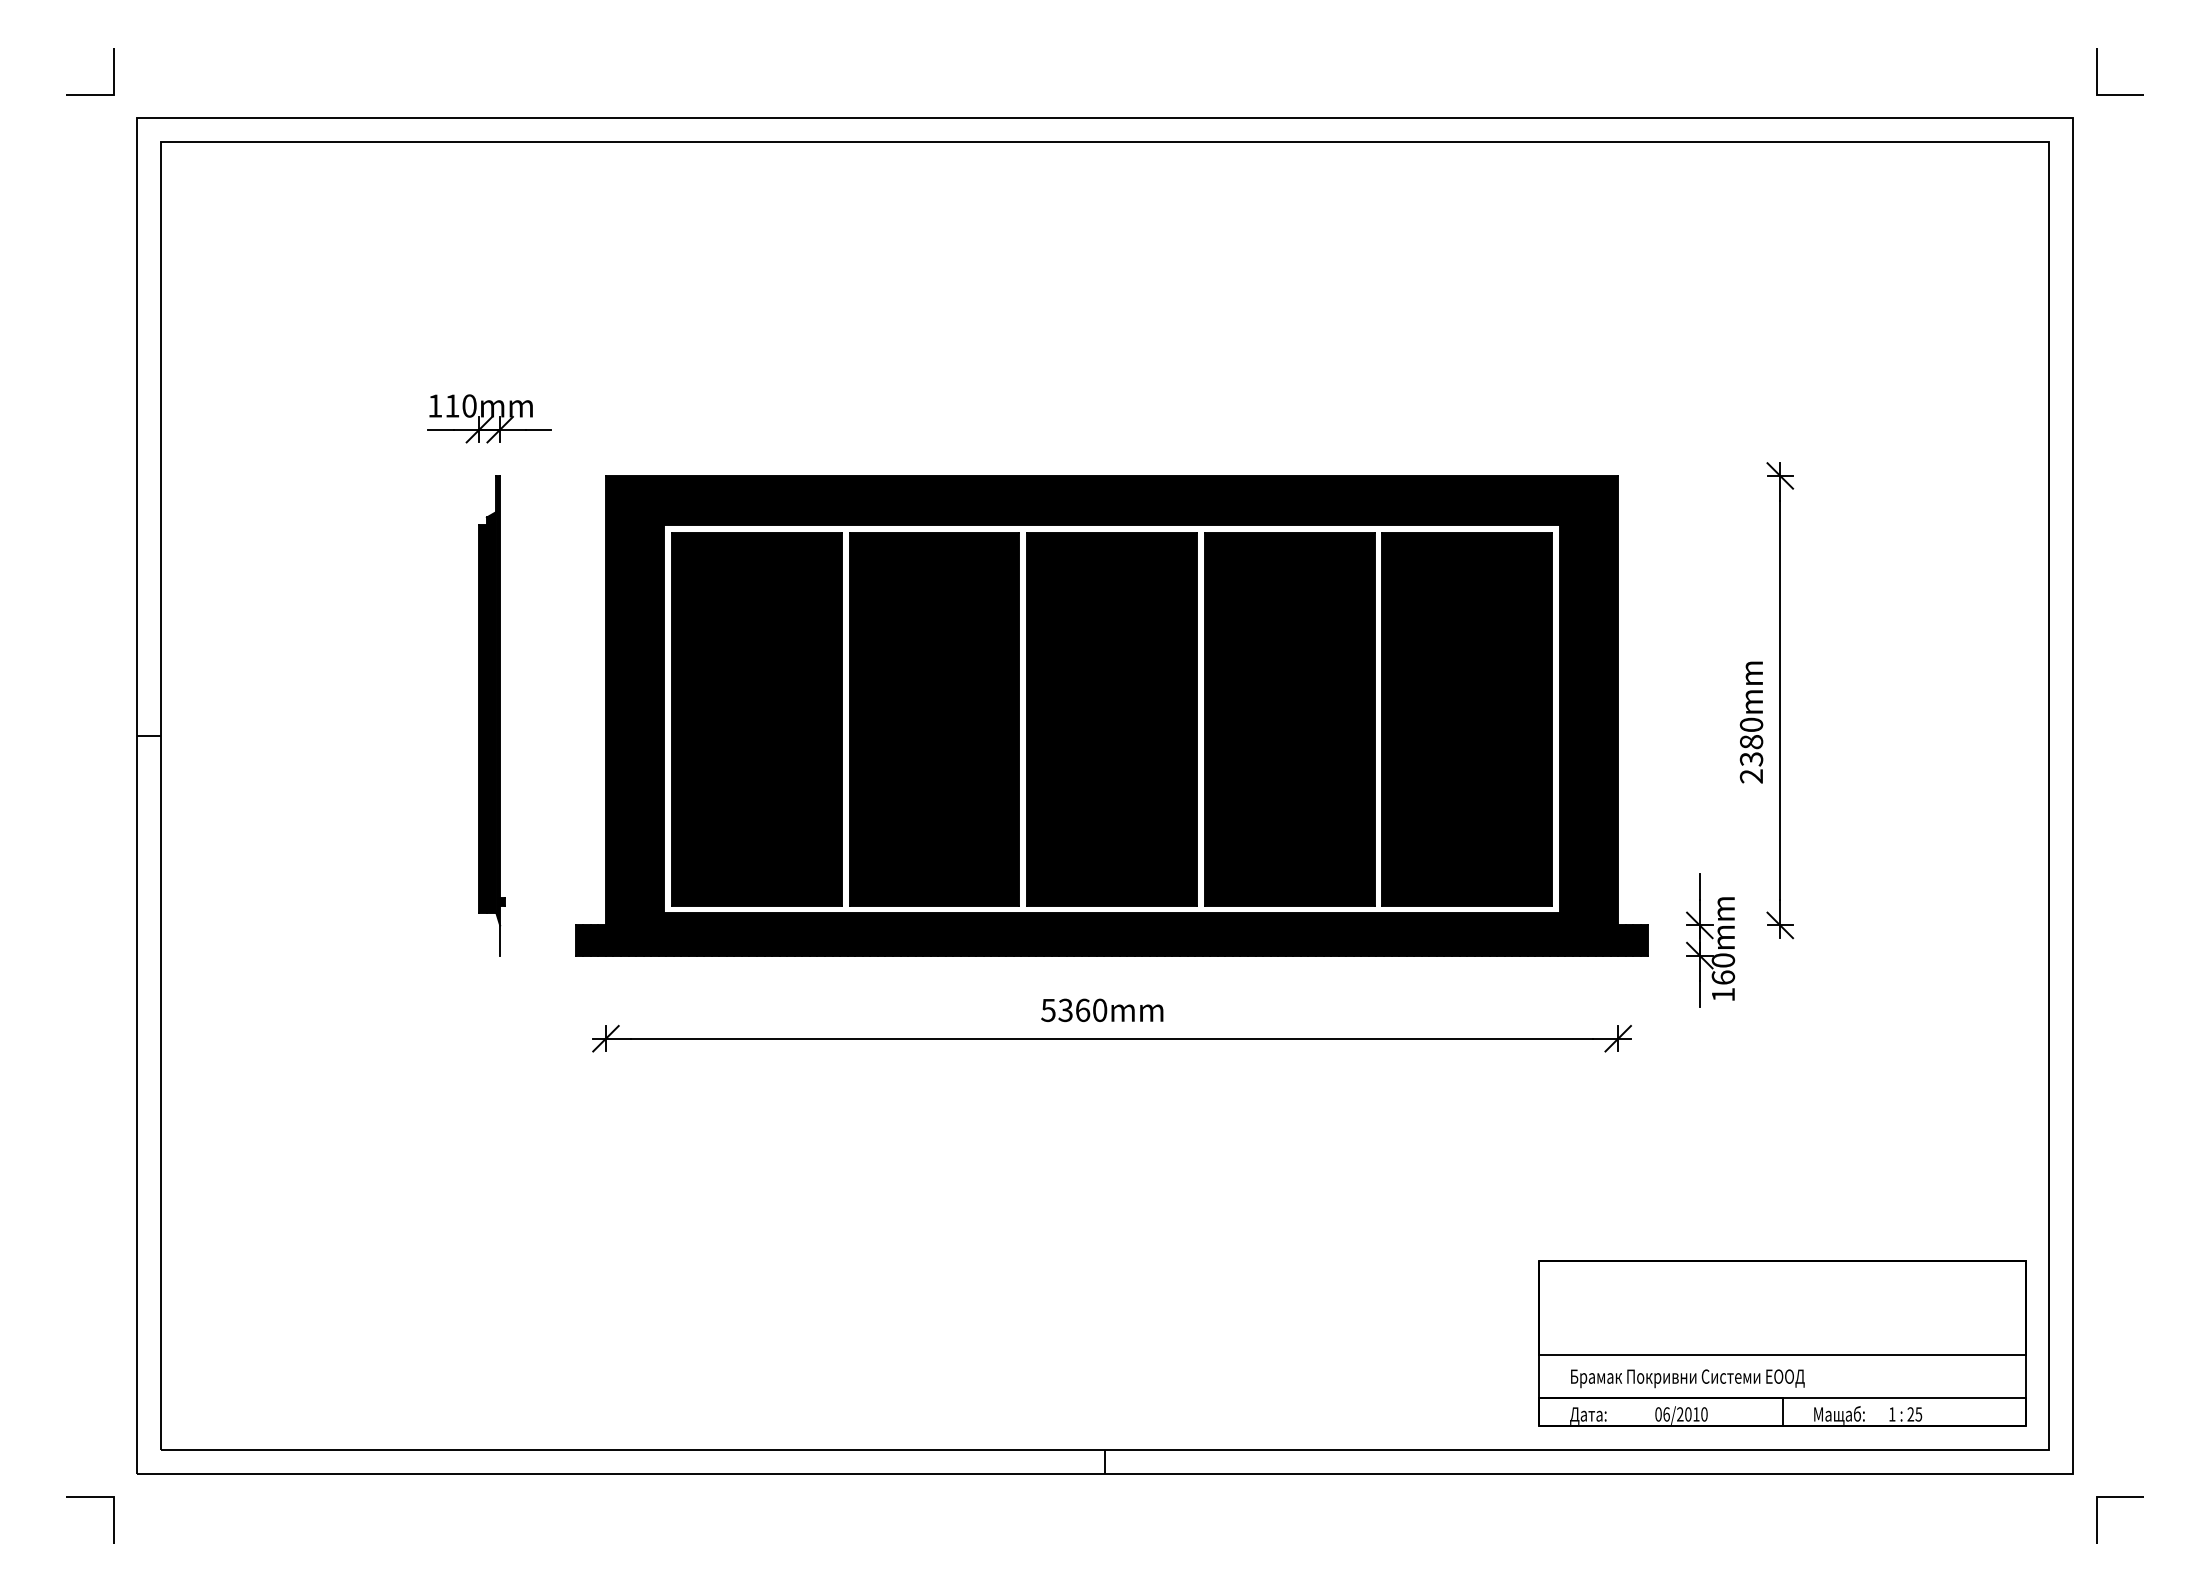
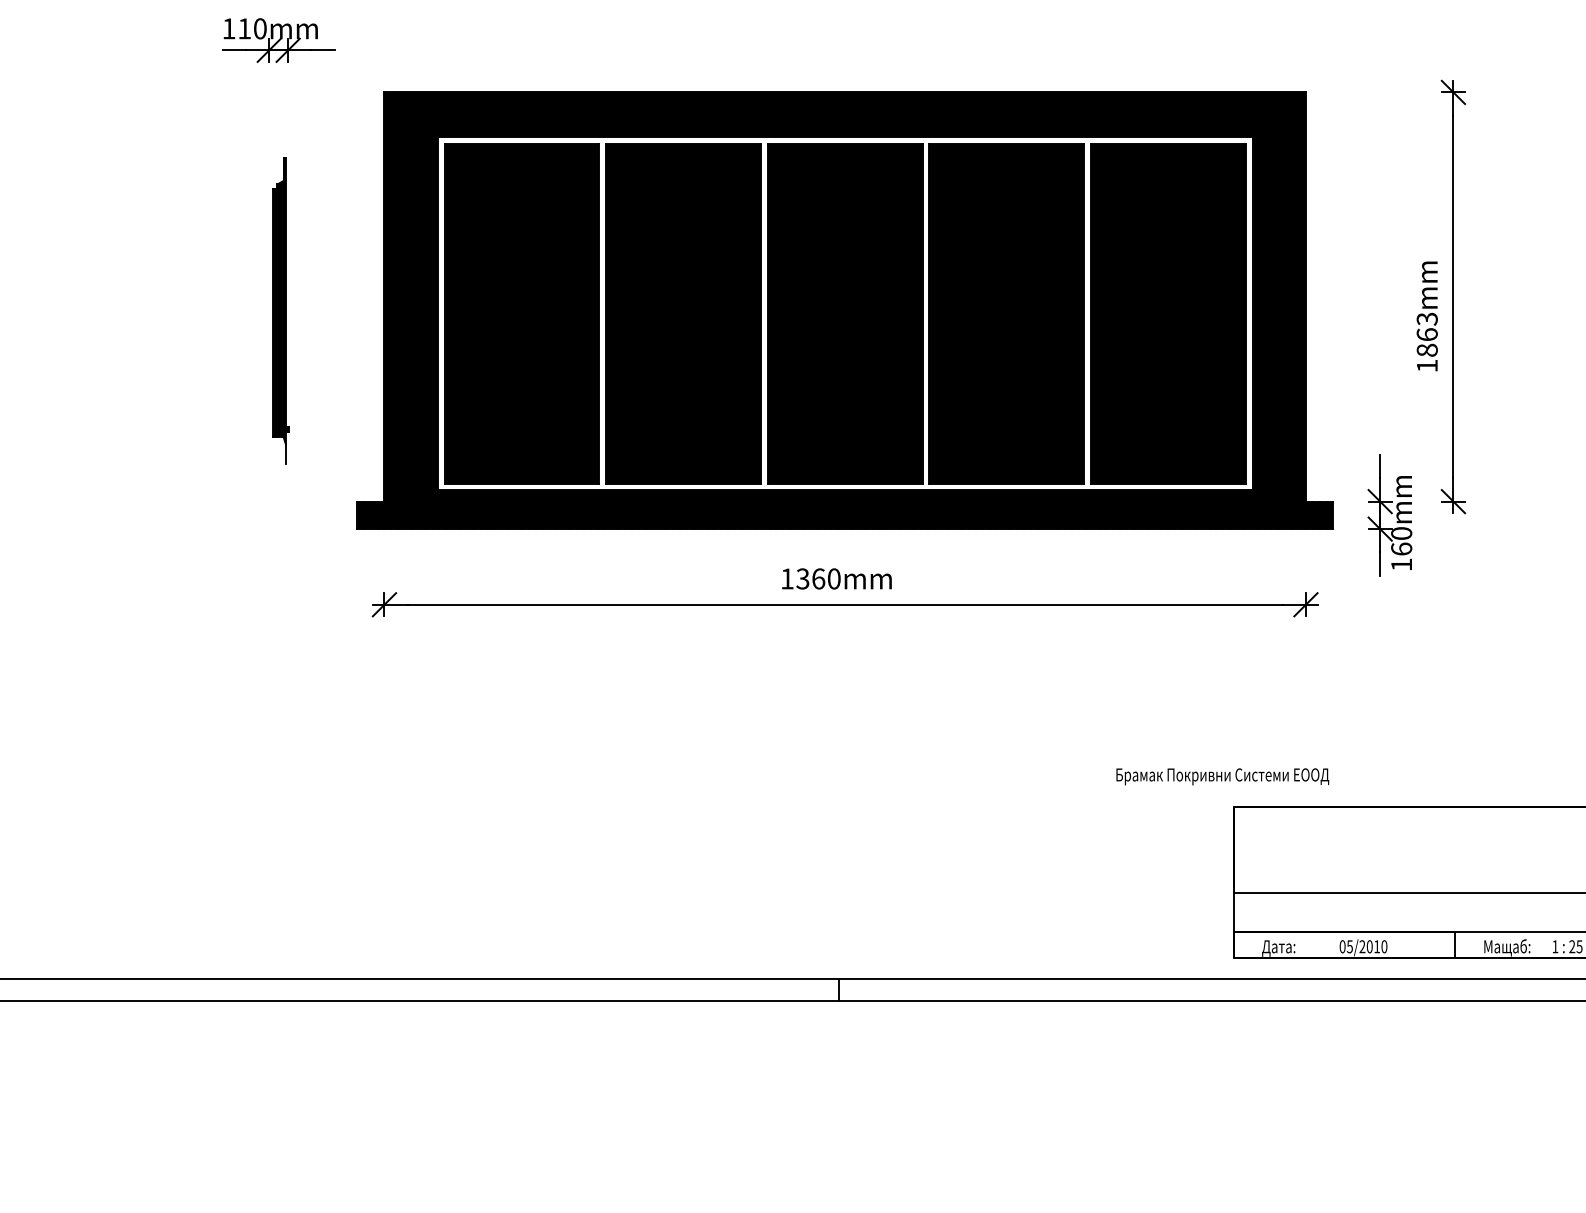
part: (491, 715) -> (280, 310), size x0.7
text: (1751, 750) -> (1427, 342), 2380mm -> 1863mm
text: (1048, 1010) -> (787, 579), 5360mm -> 1360mm
text: (1687, 1378) -> (1222, 776), moved
text: (1666, 1414) -> (1349, 946), 06/2010 -> 05/2010

